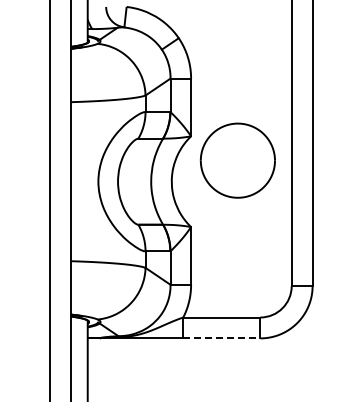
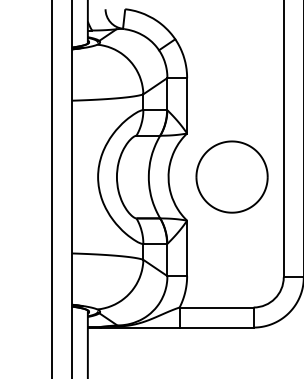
part: (237, 160) -> (231, 176), moved
line: (221, 338) -> (216, 327), dashed -> solid

